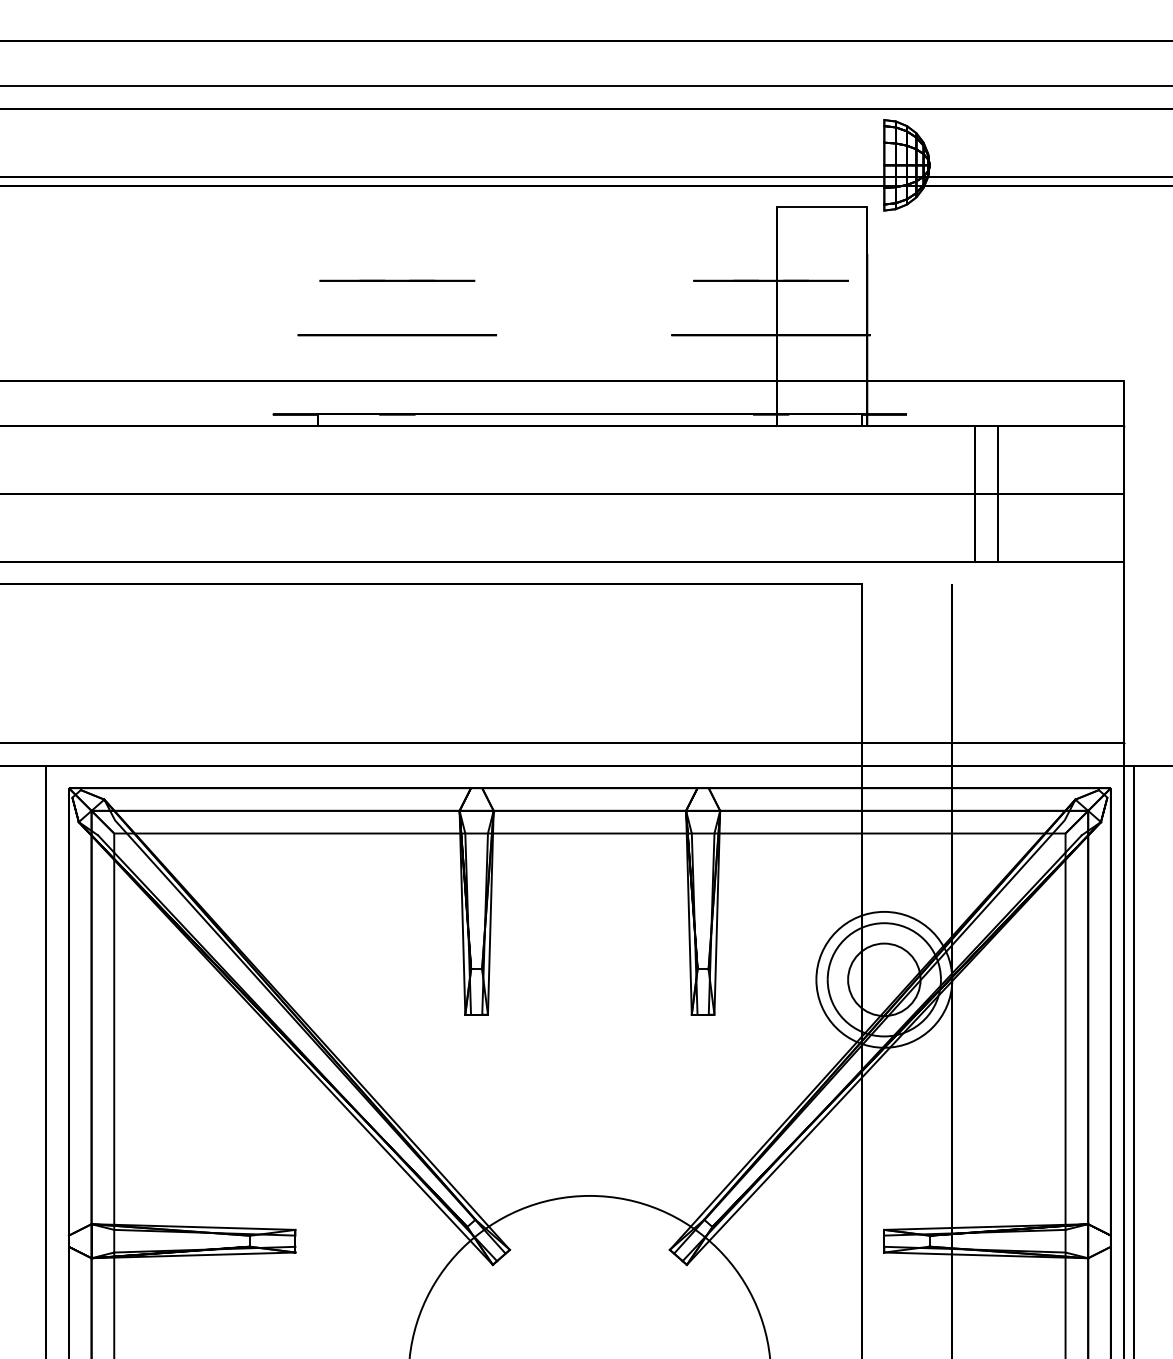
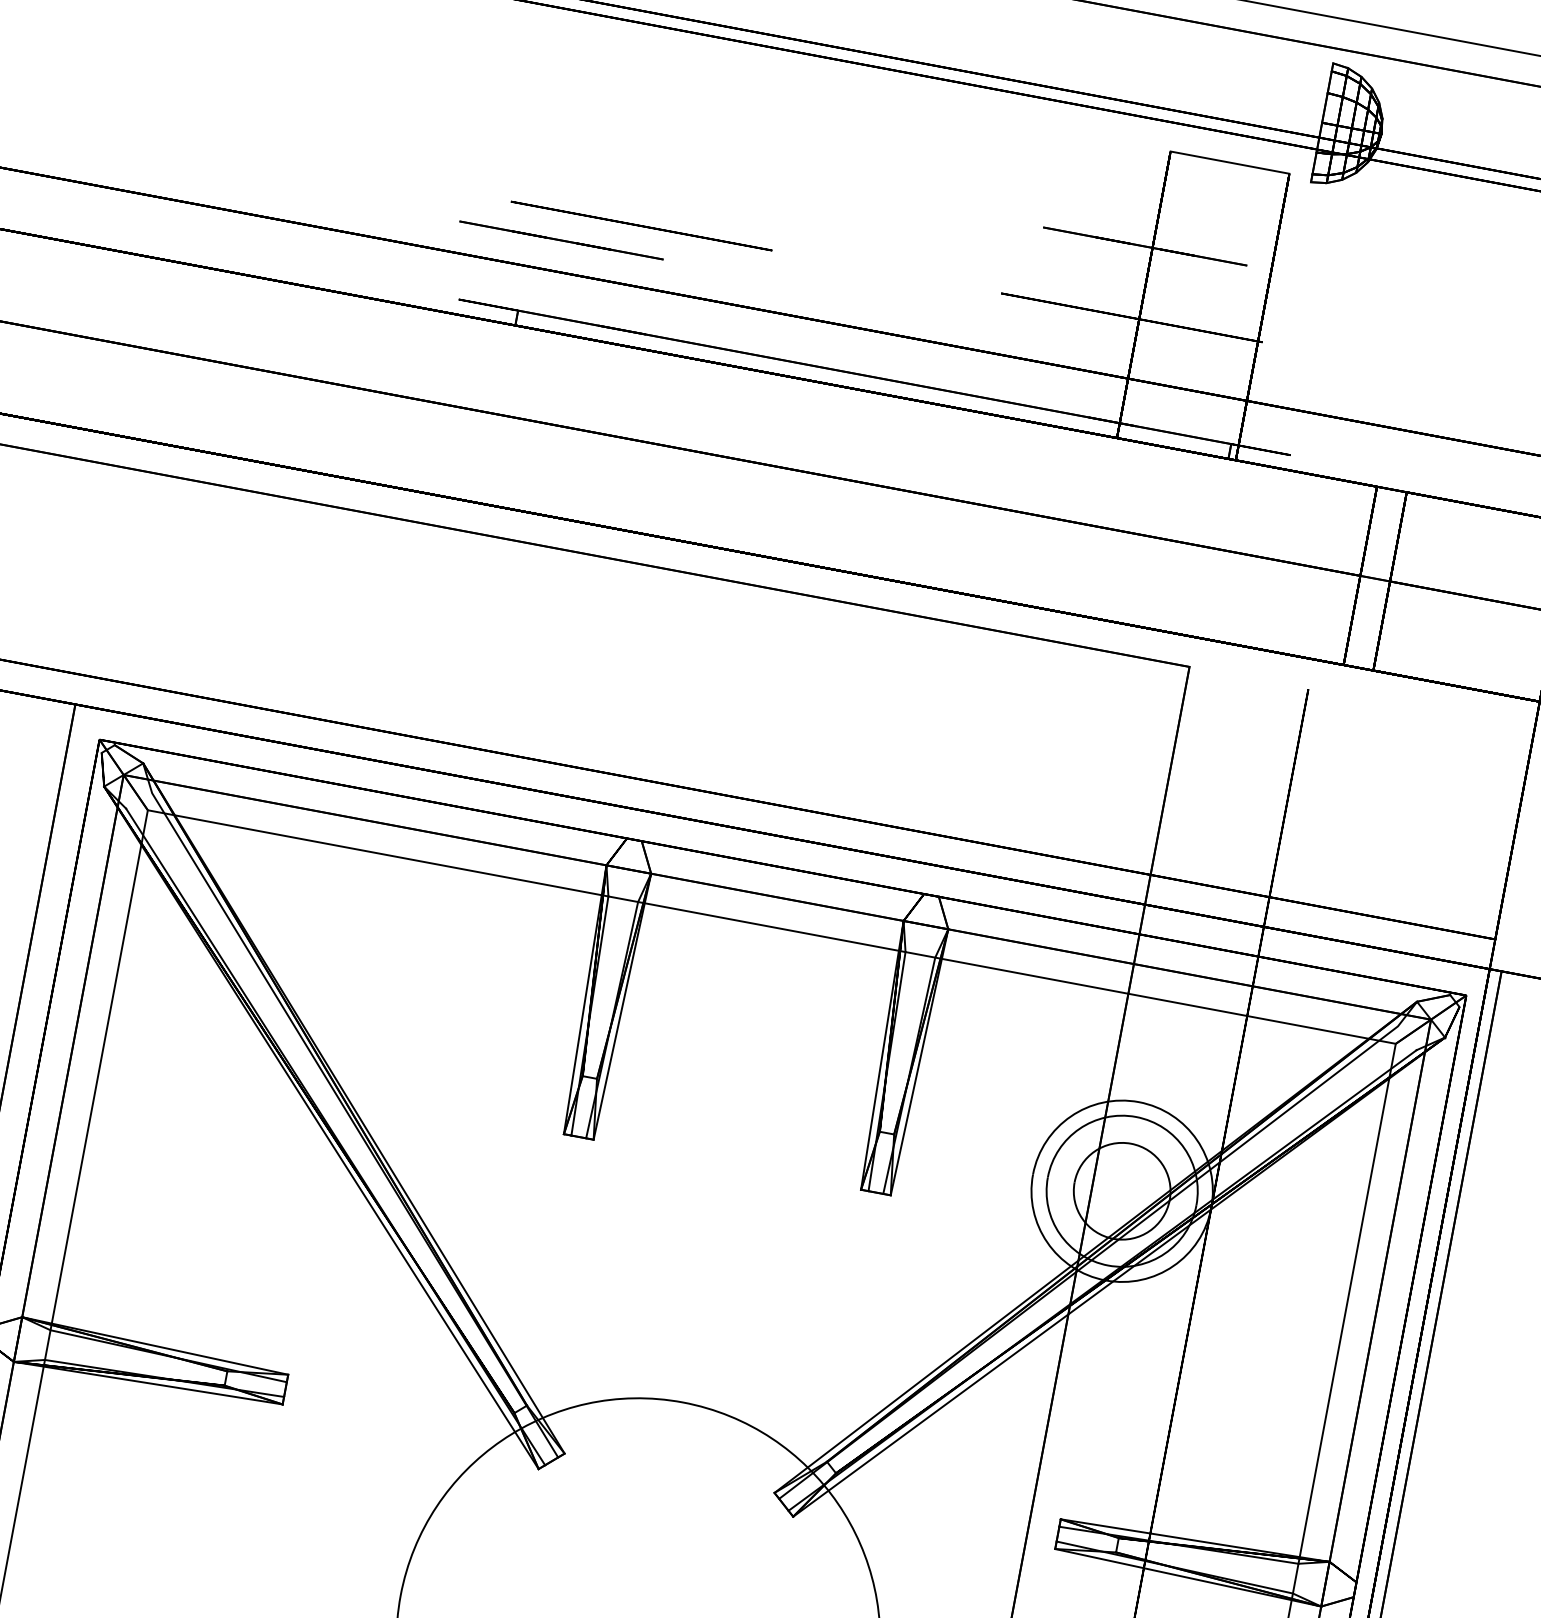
line: (397, 280) -> (561, 240), moved

